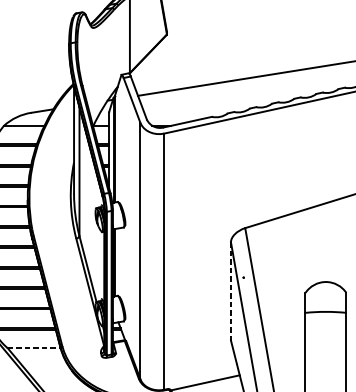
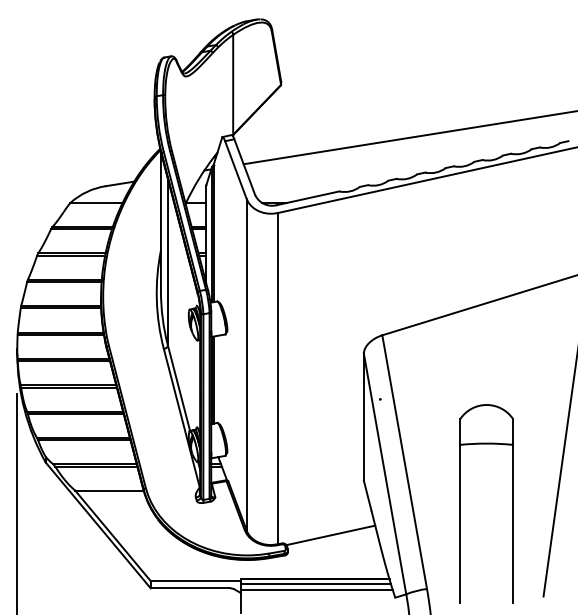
line: (230, 291) -> (363, 417), dashed -> solid
line: (35, 348) -> (110, 490), dashed -> solid

